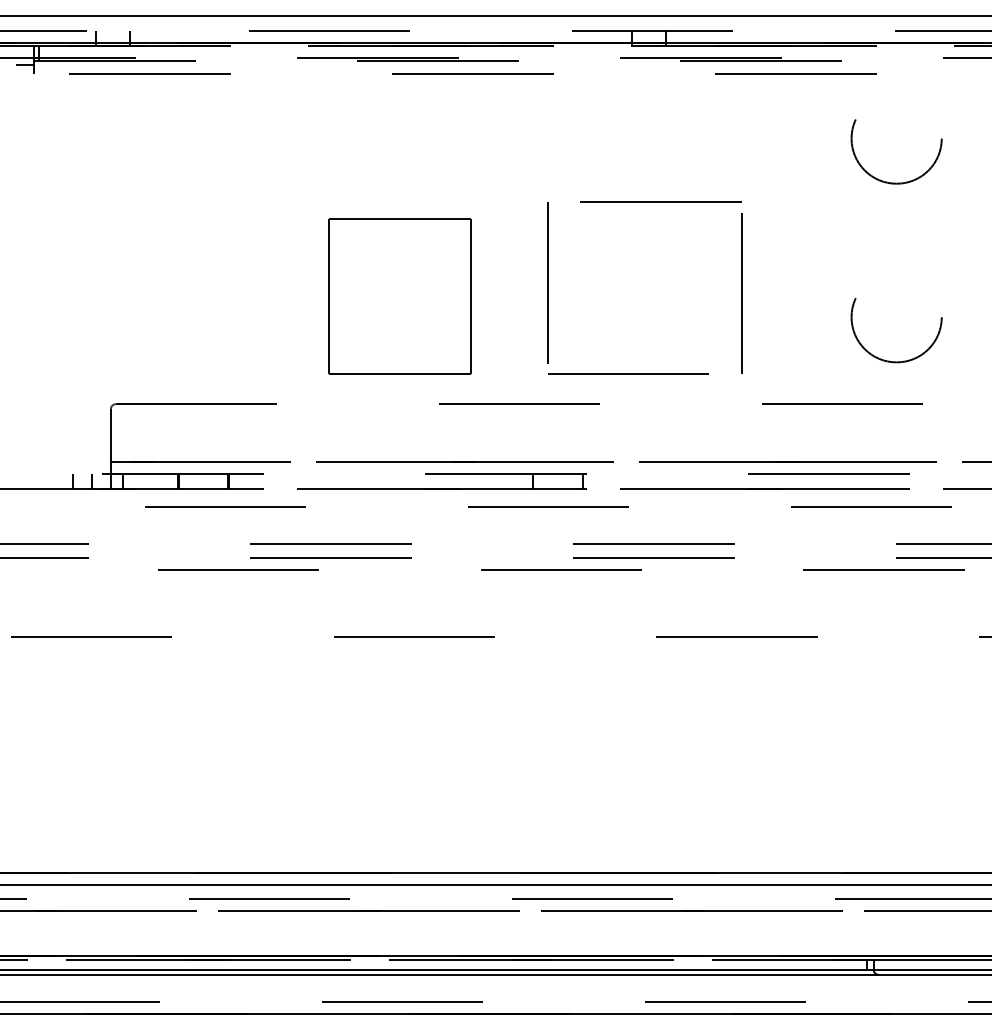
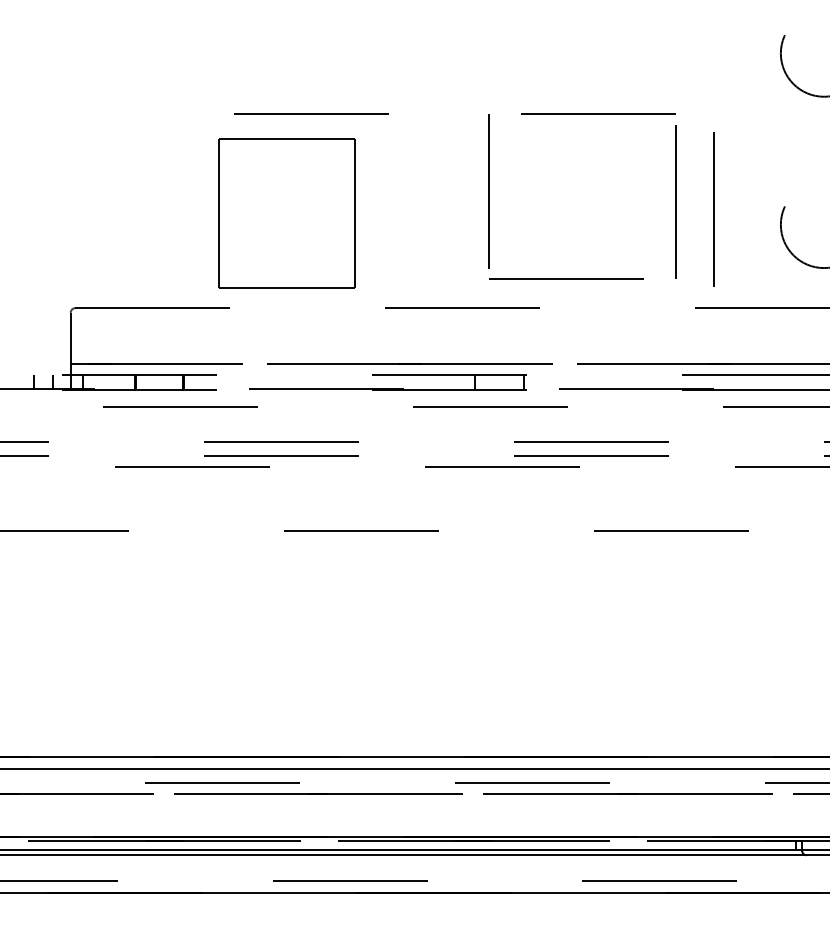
line: (361, 201) -> (310, 113), added
part: (399, 296) -> (286, 213), moved
line: (781, 301) -> (713, 209), added

